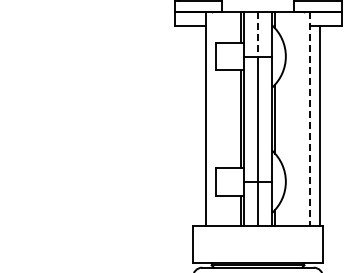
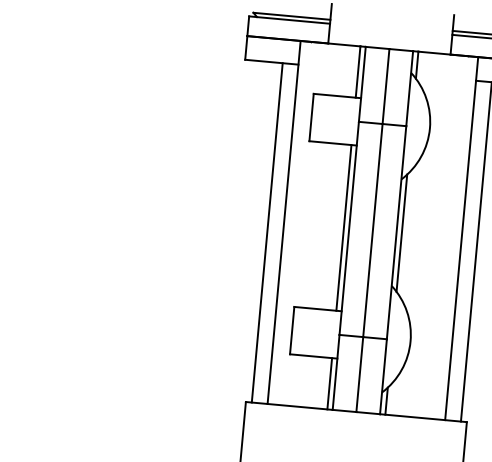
line: (258, 34) -> (386, 86), dashed -> solid
line: (310, 119) -> (462, 239), dashed -> solid
line: (196, 125) -> (267, 231), added

